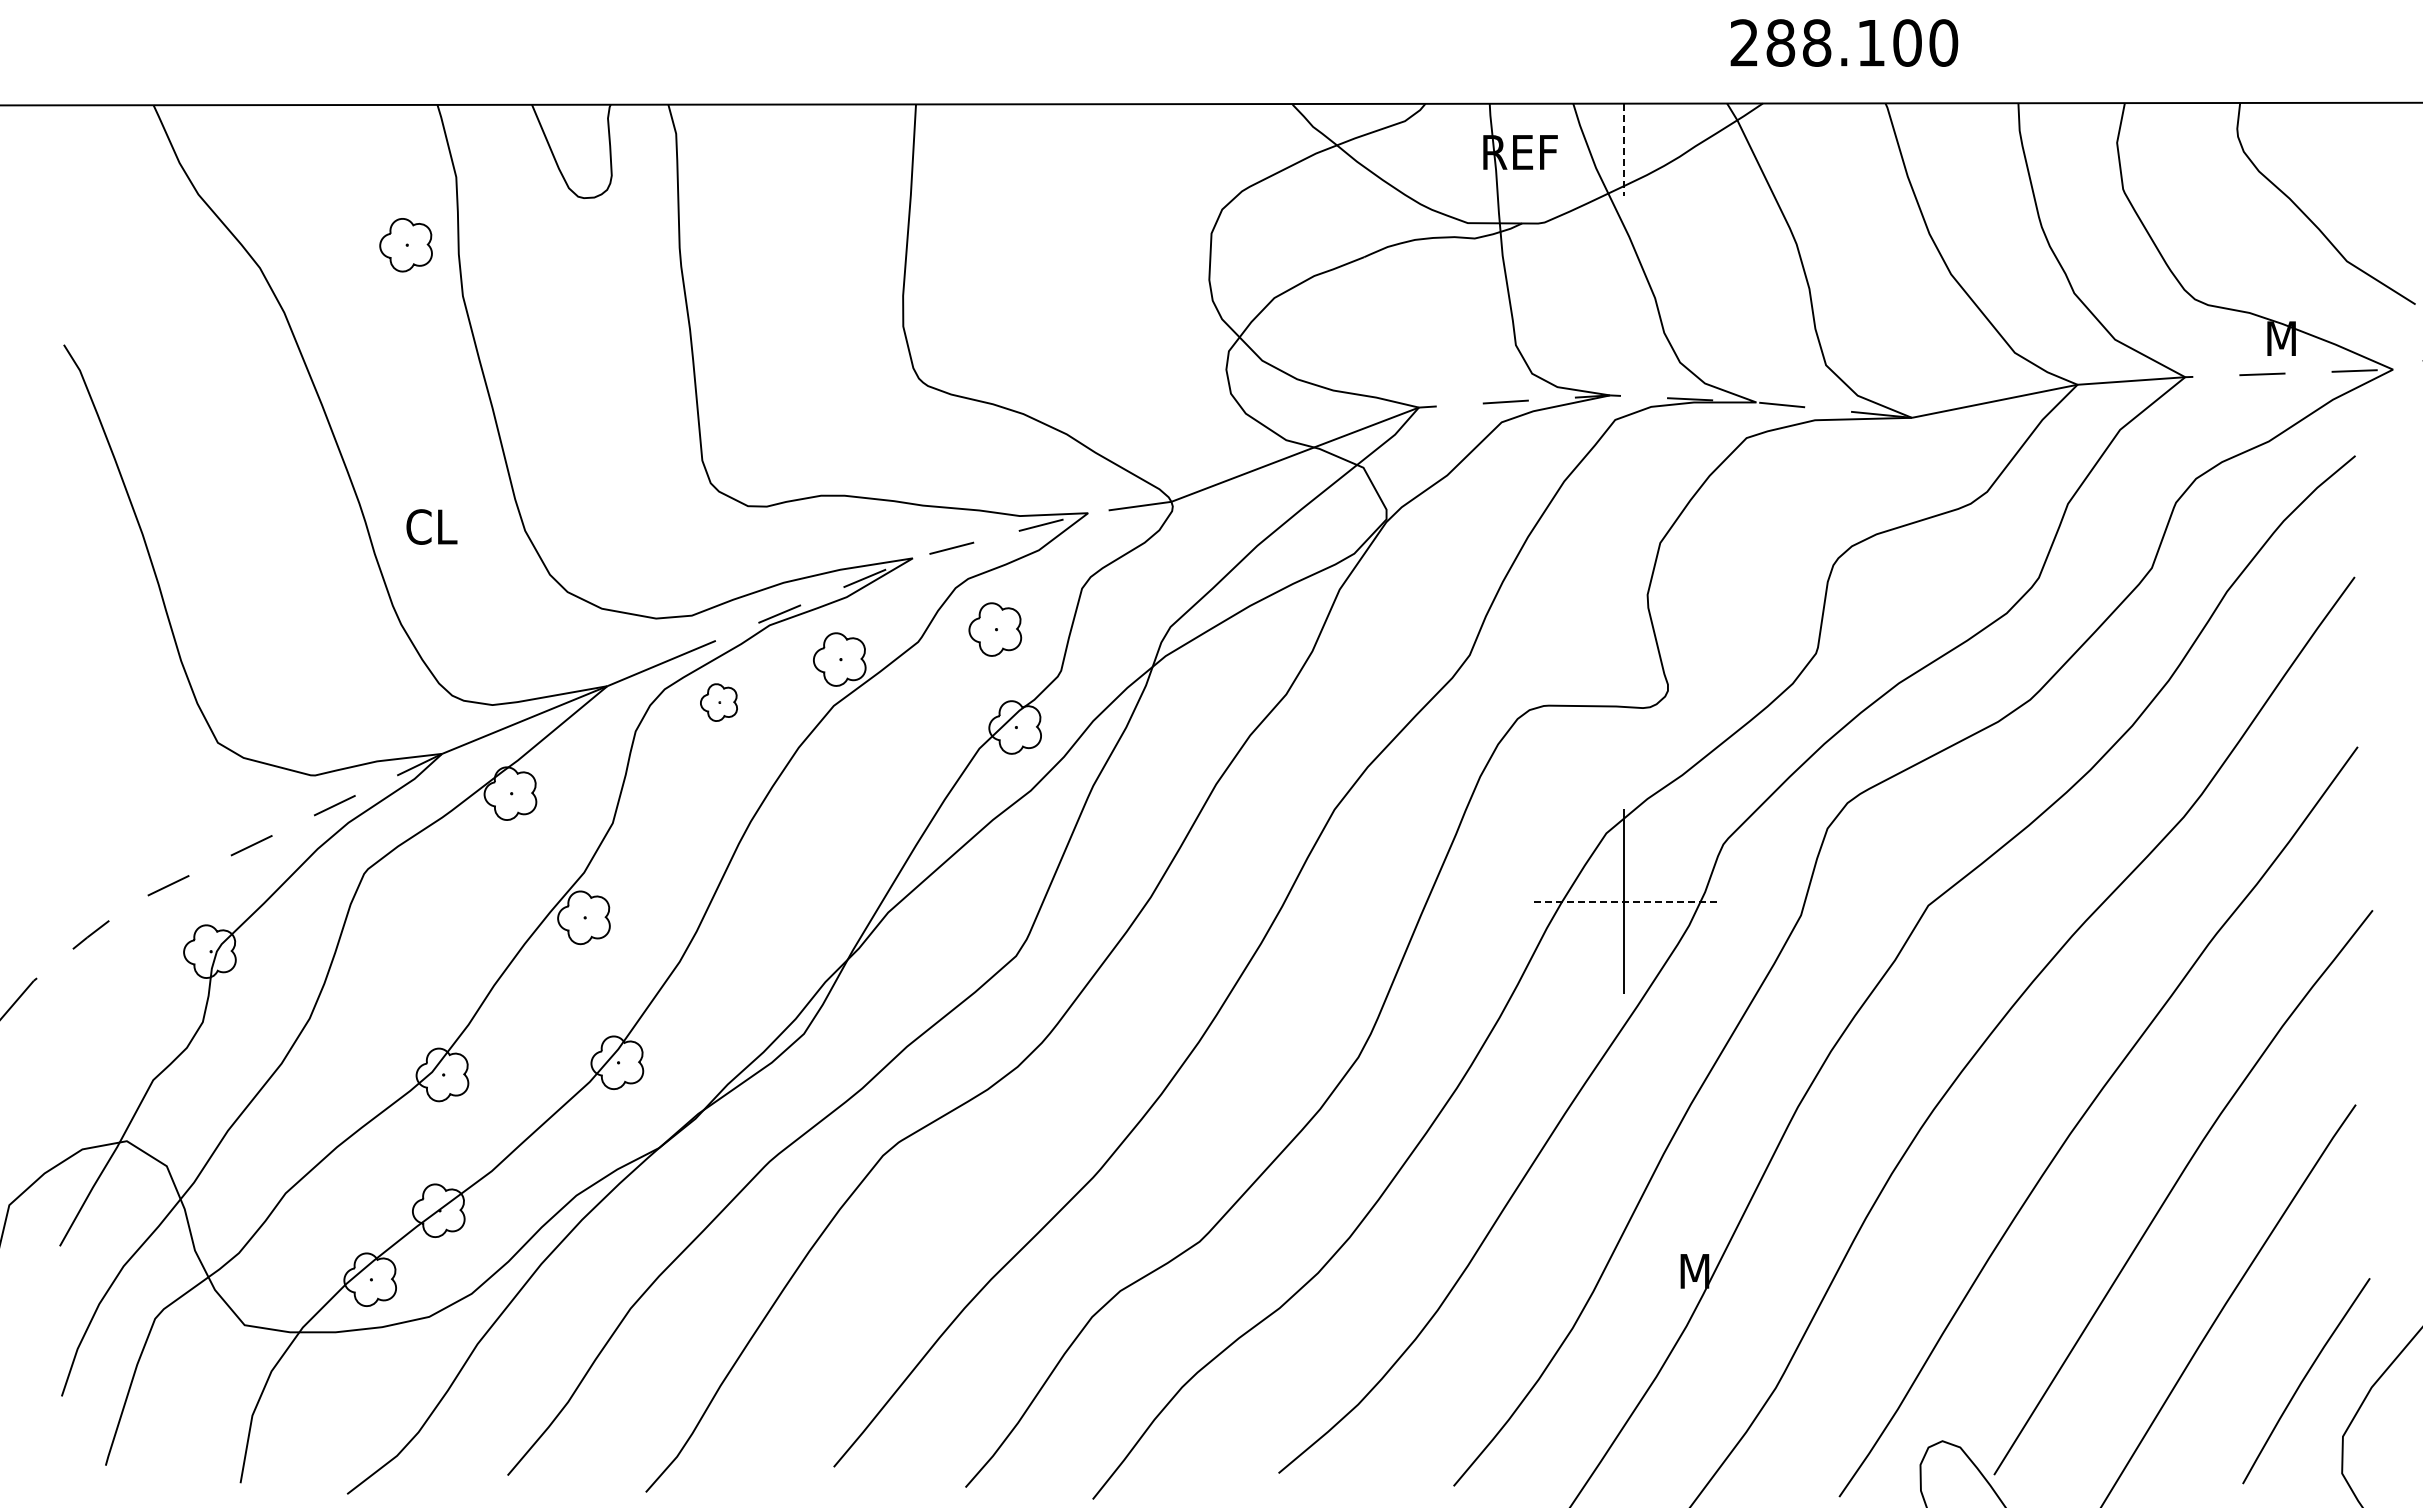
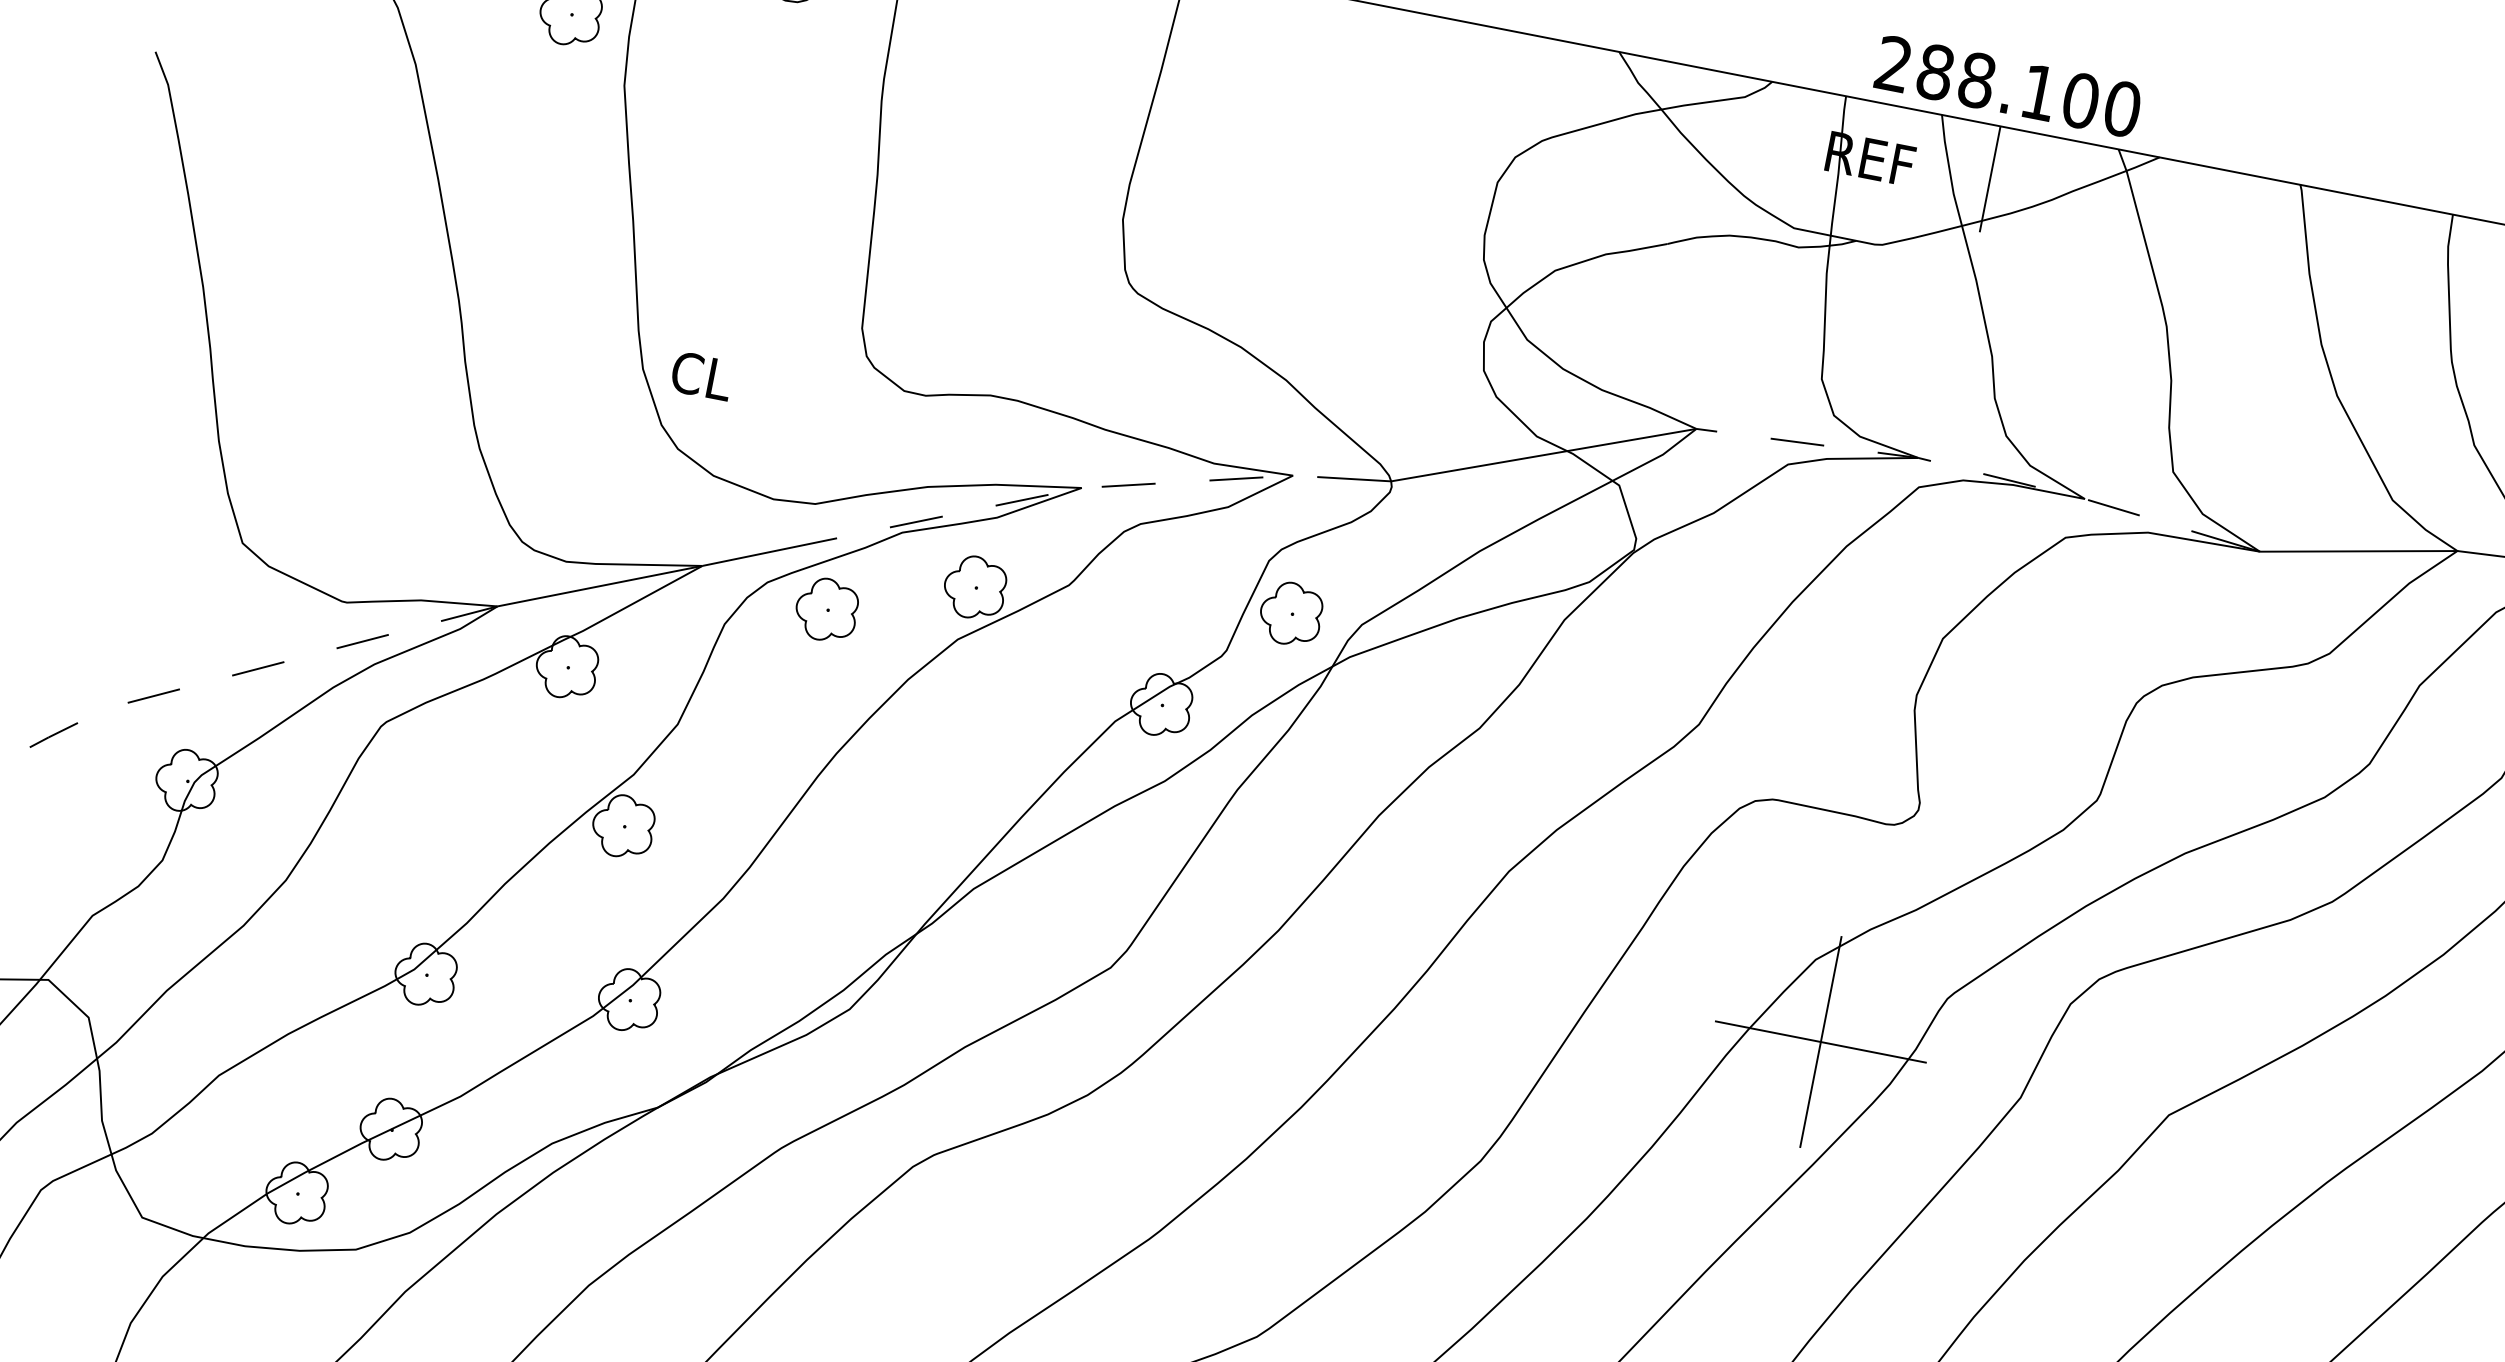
text: (1844, 42) -> (2008, 86), moved
line: (1624, 150) -> (1990, 180), dashed -> solid
text: (431, 526) -> (701, 375), moved
part: (995, 629) -> (1291, 613), moved
part: (718, 702) -> (826, 609), size x1.43
line: (1623, 901) -> (1820, 1041), dashed -> solid

